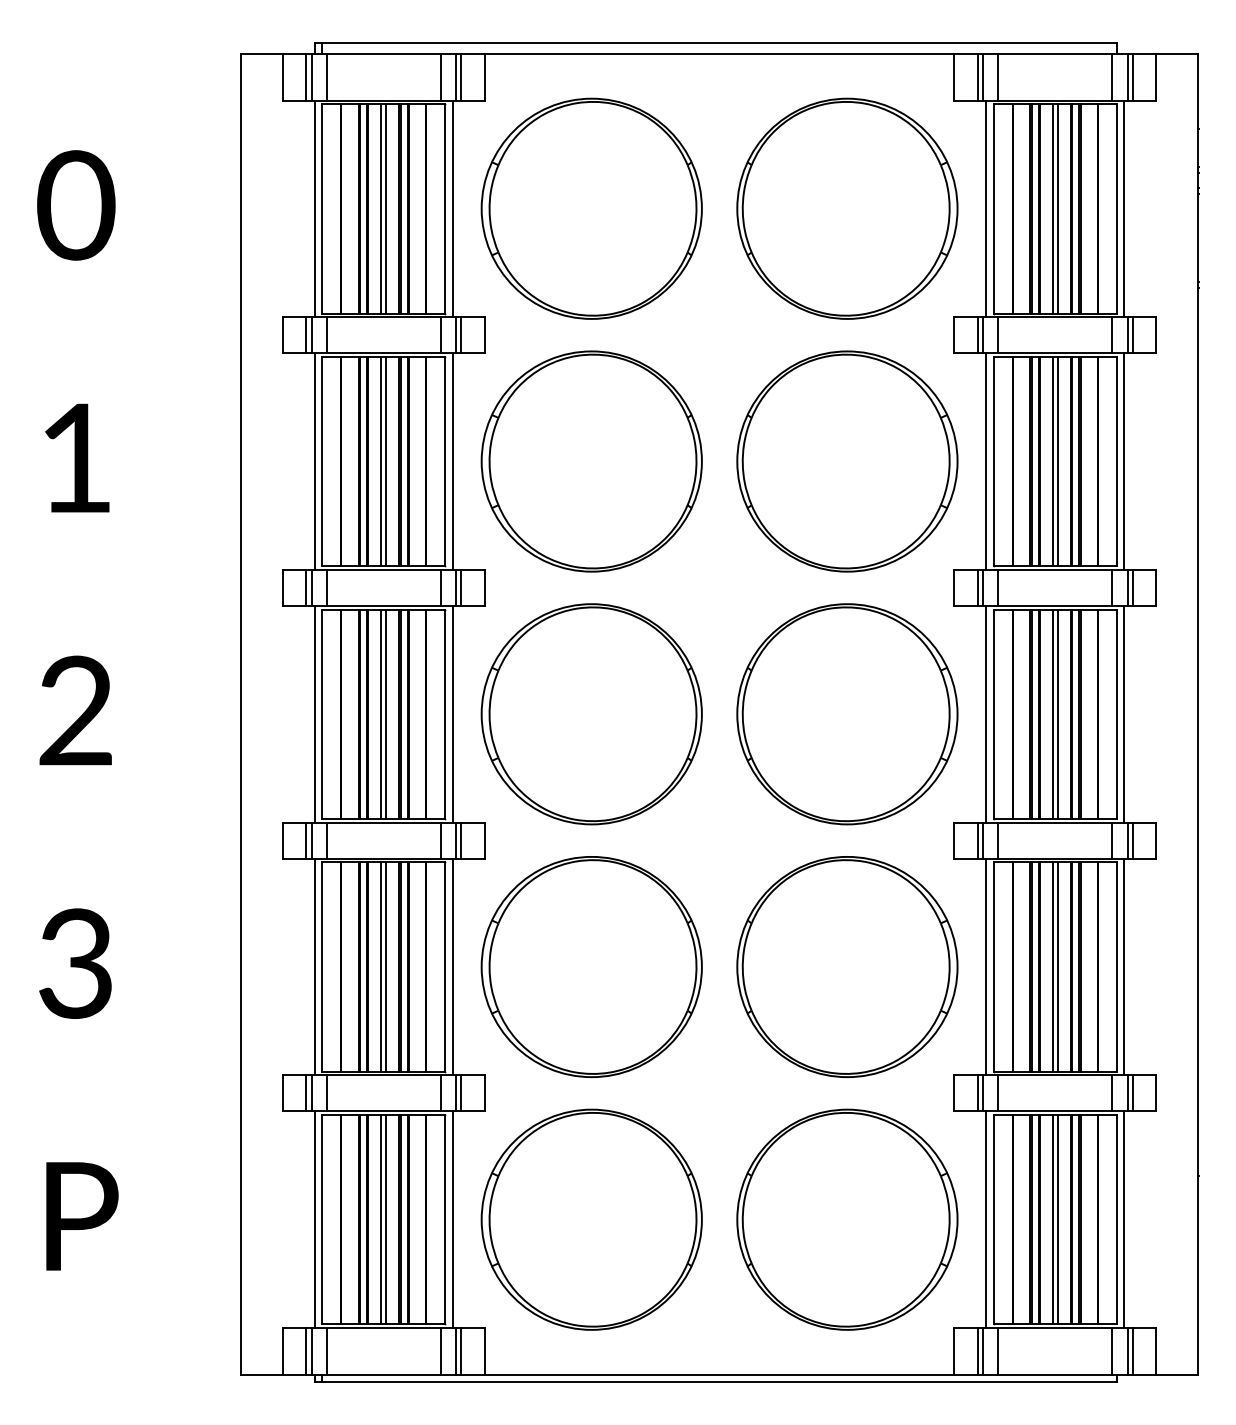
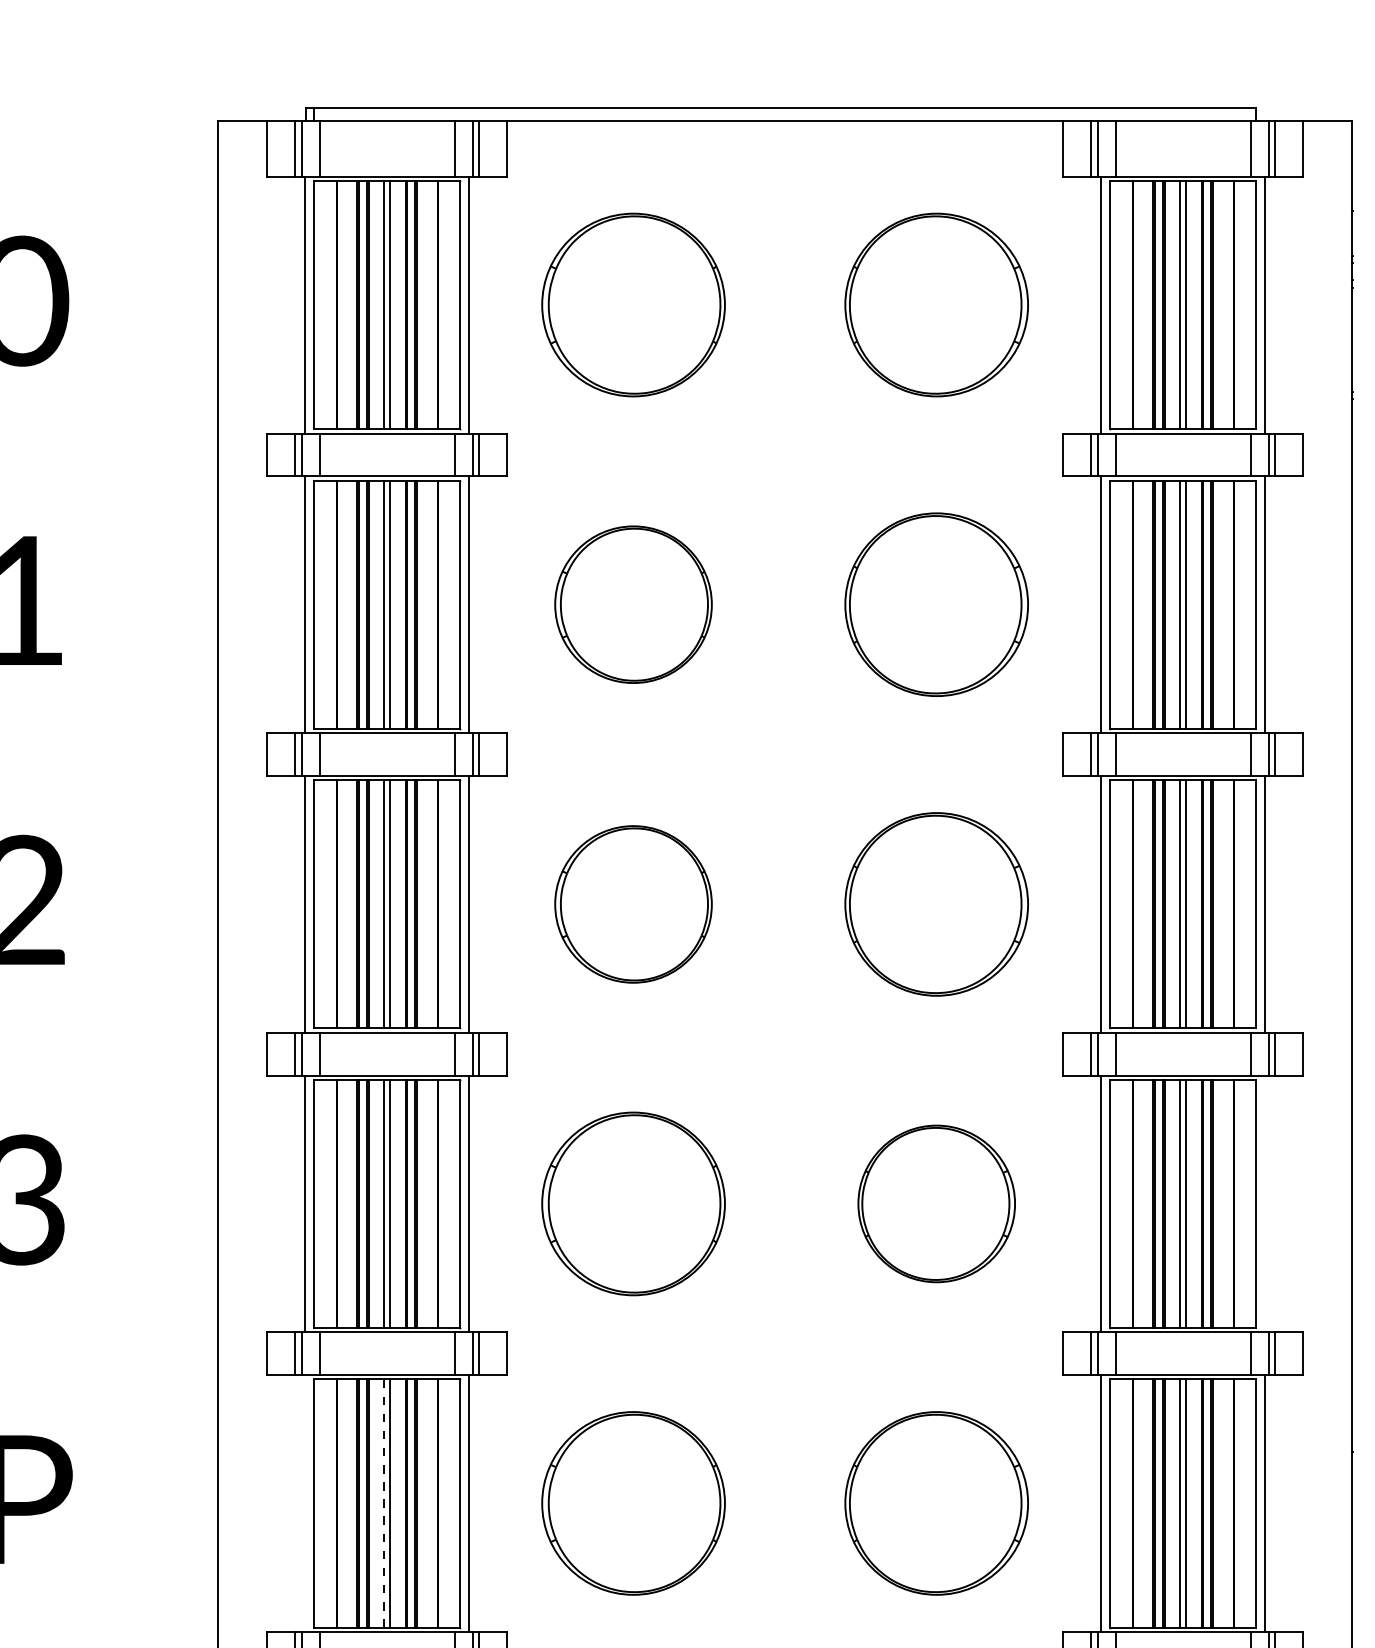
part: (591, 208) -> (633, 304), size x0.7
part: (847, 208) -> (936, 304), size x0.7
part: (591, 461) -> (633, 604), size x0.6
part: (847, 461) -> (936, 604), size x0.7
part: (591, 714) -> (633, 904), size x0.6
part: (847, 714) -> (936, 904), size x0.7
part: (591, 966) -> (633, 1203), size x0.7
part: (847, 966) -> (936, 1203), size x0.6
line: (1124, 966) -> (1265, 1203), removed
line: (314, 1219) -> (304, 1503), removed
line: (381, 1219) -> (384, 1503), solid -> dashed
part: (591, 1219) -> (633, 1503), size x0.7
part: (847, 1219) -> (936, 1503), size x0.7

